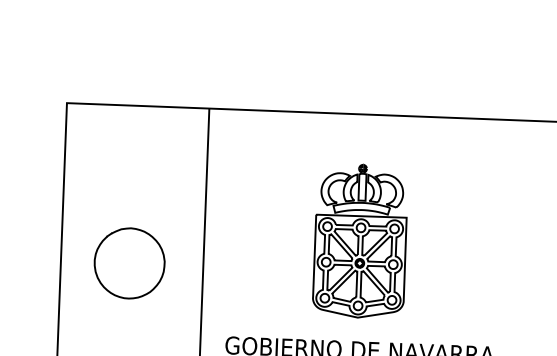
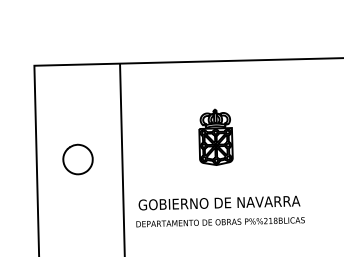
part: (360, 241) -> (215, 137), size x0.6
part: (128, 263) -> (77, 159), size x0.7

